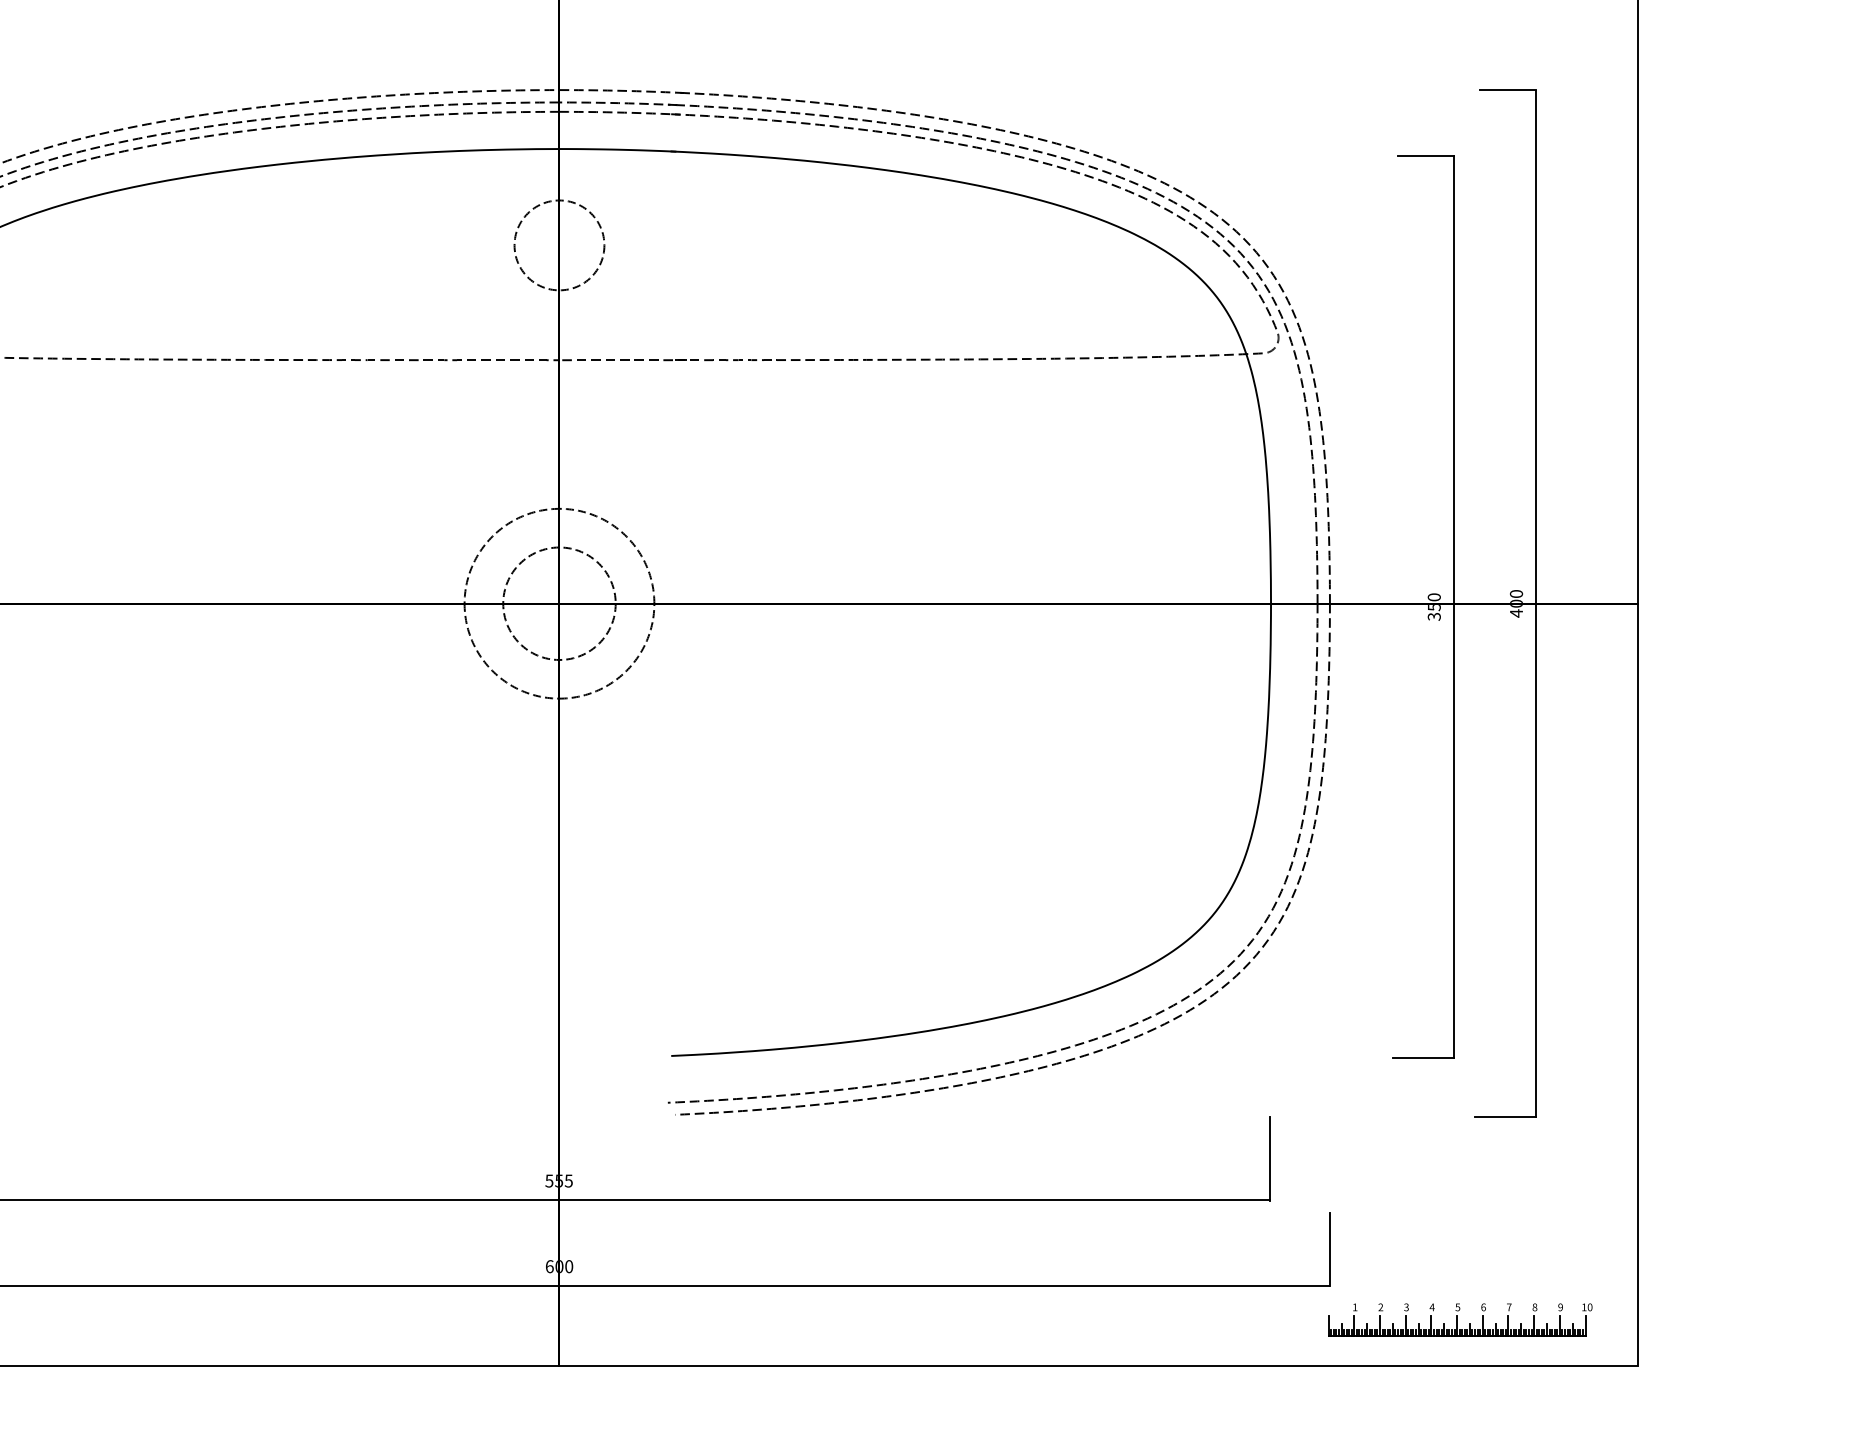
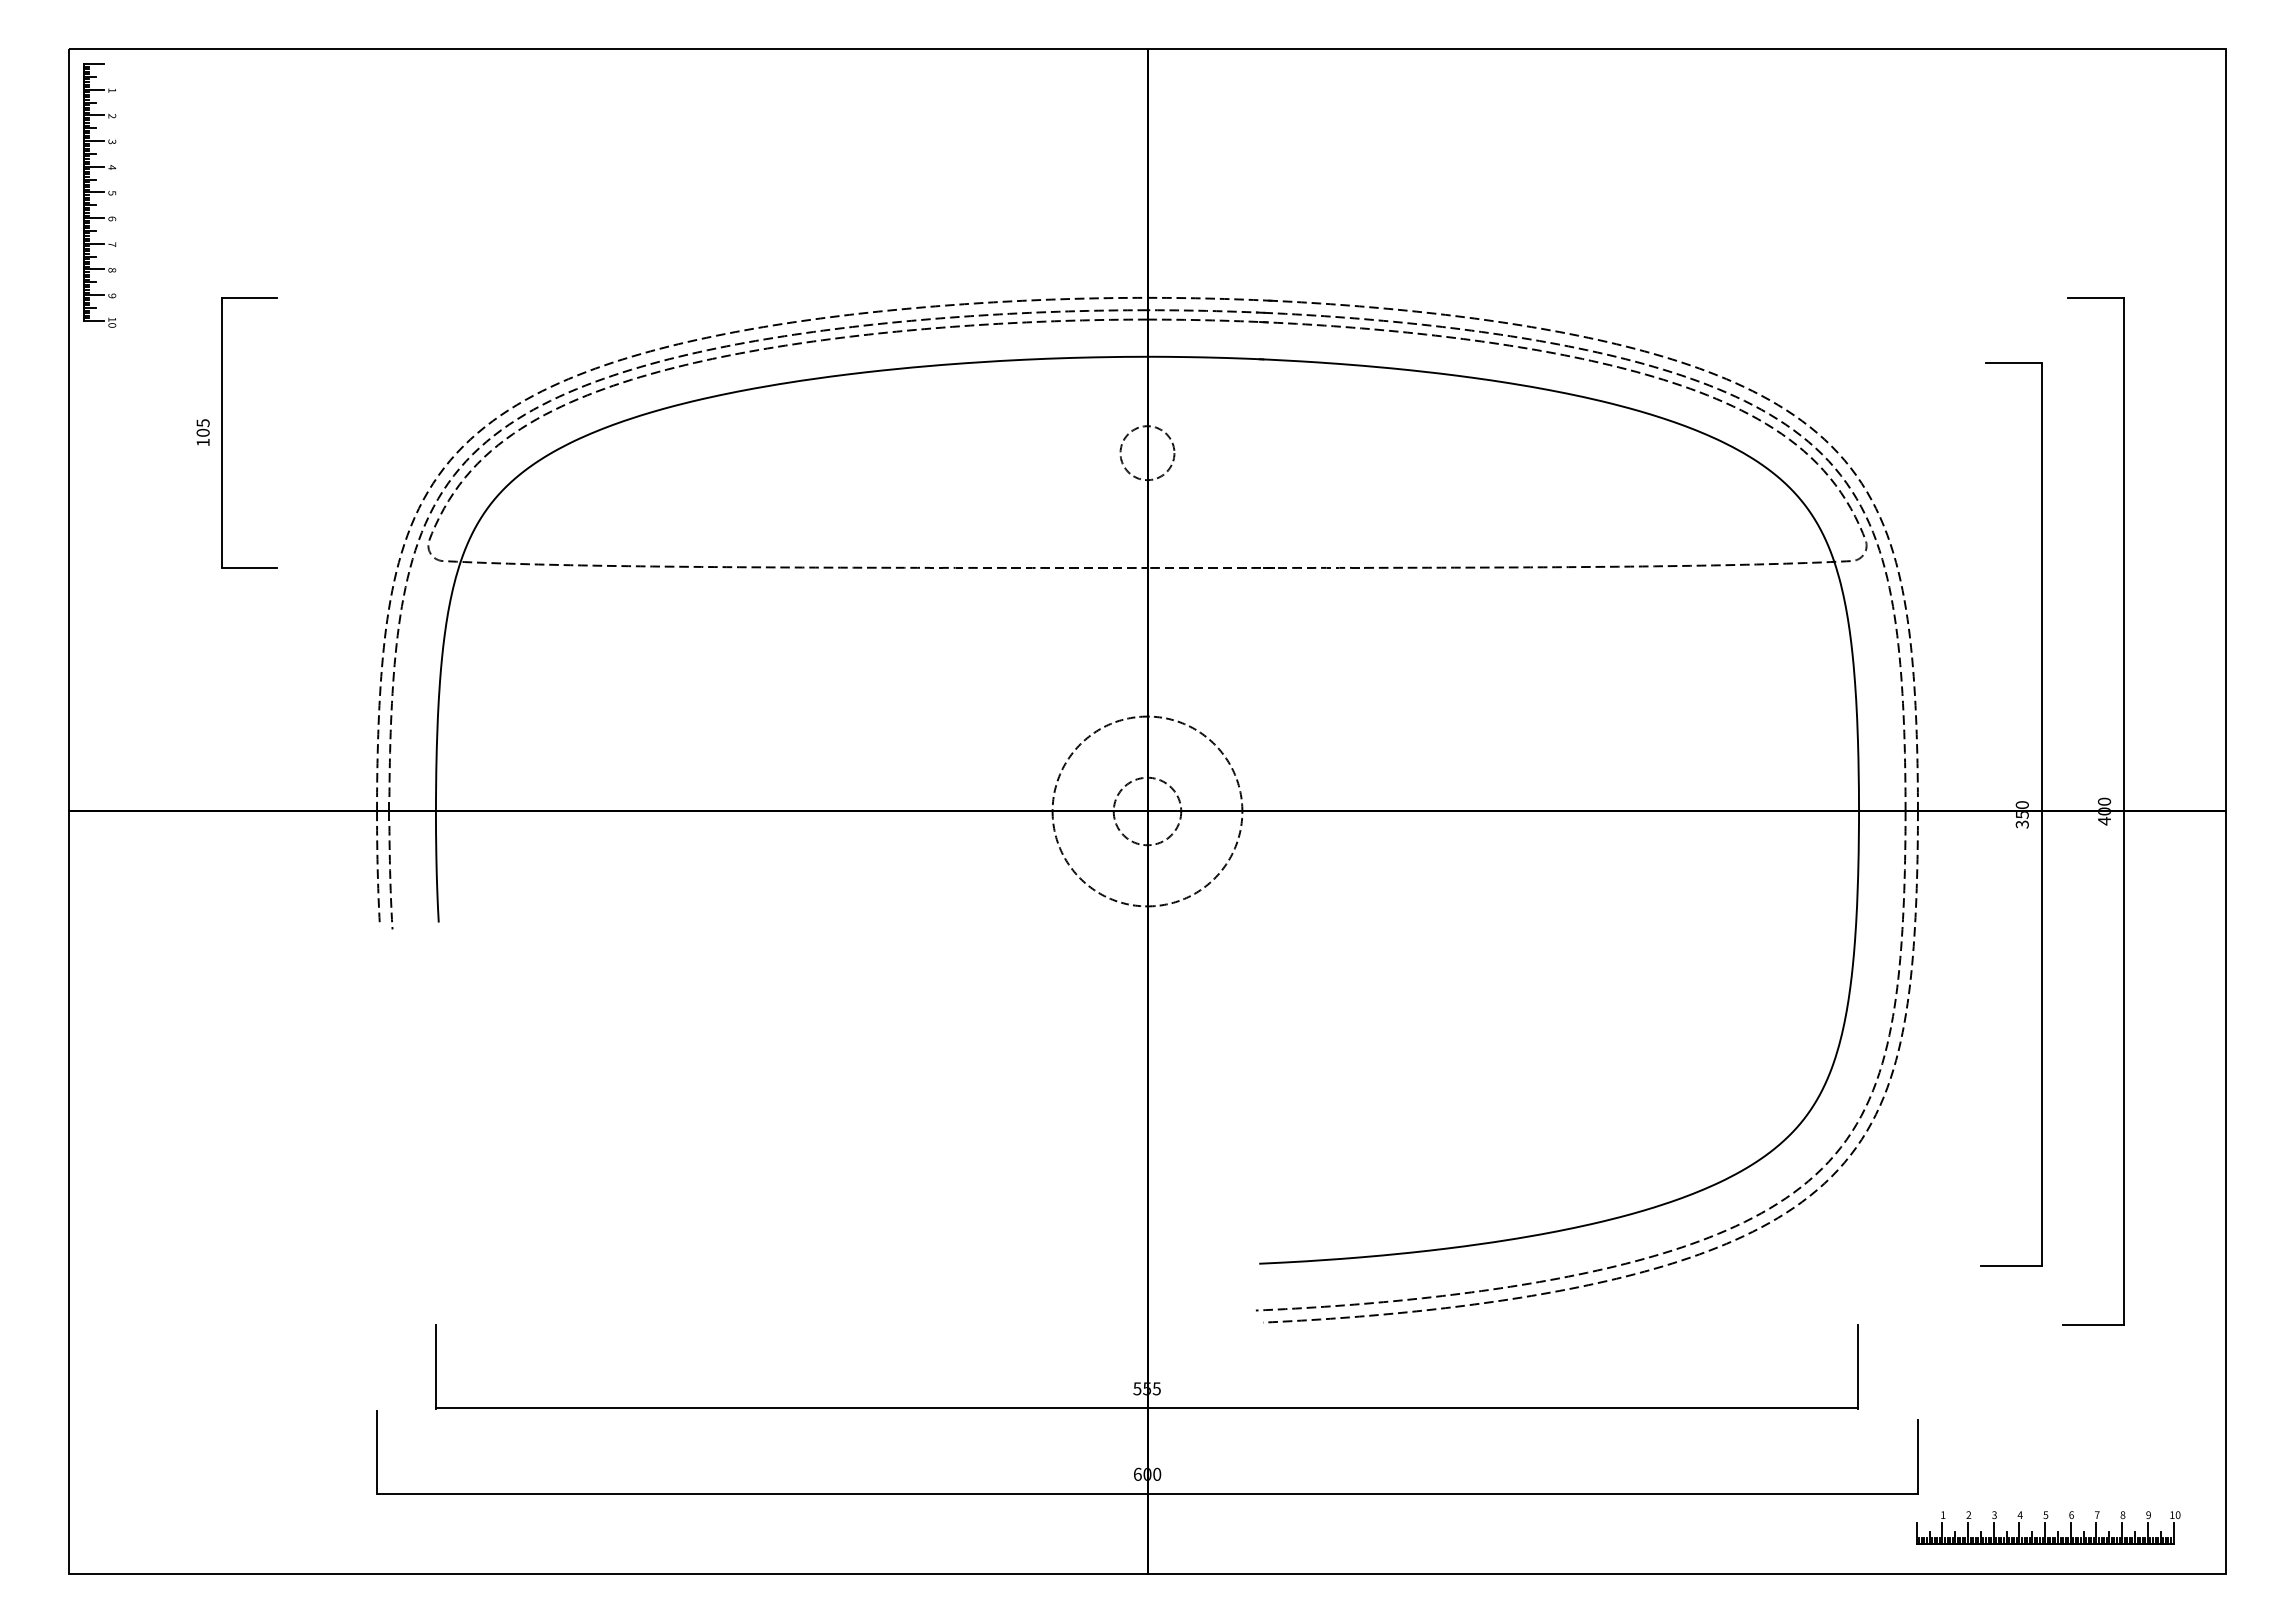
circle: (559, 245) -> (1147, 453), size x0.6
circle: (559, 603) -> (1147, 811), size x0.6

